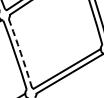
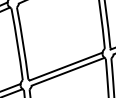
arc: (21, 53) -> (23, 43), dashed -> solid

